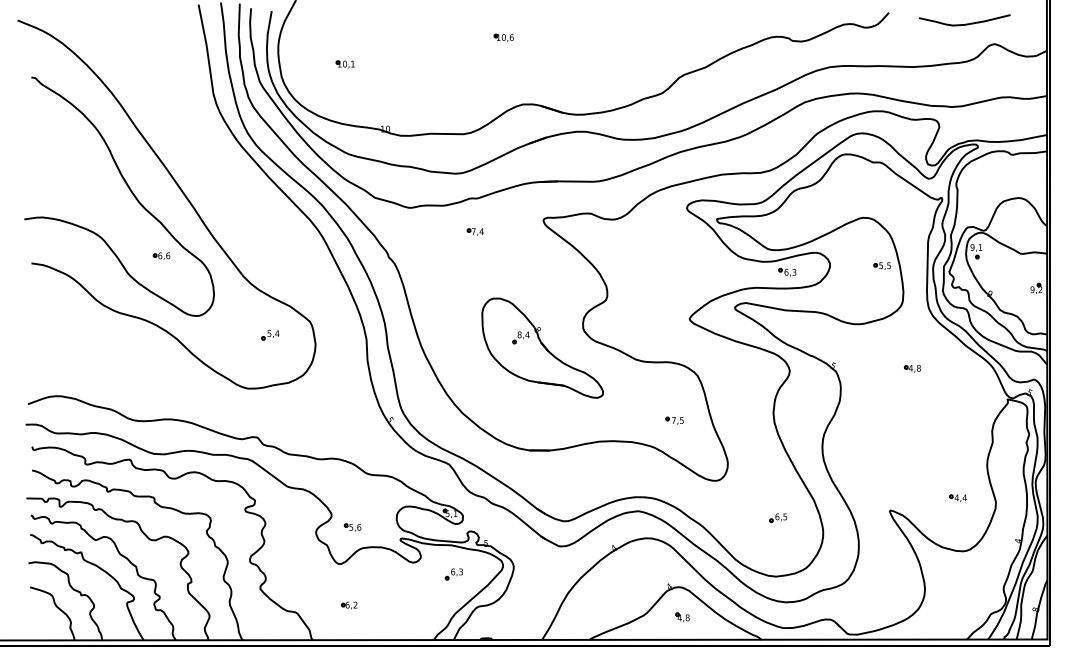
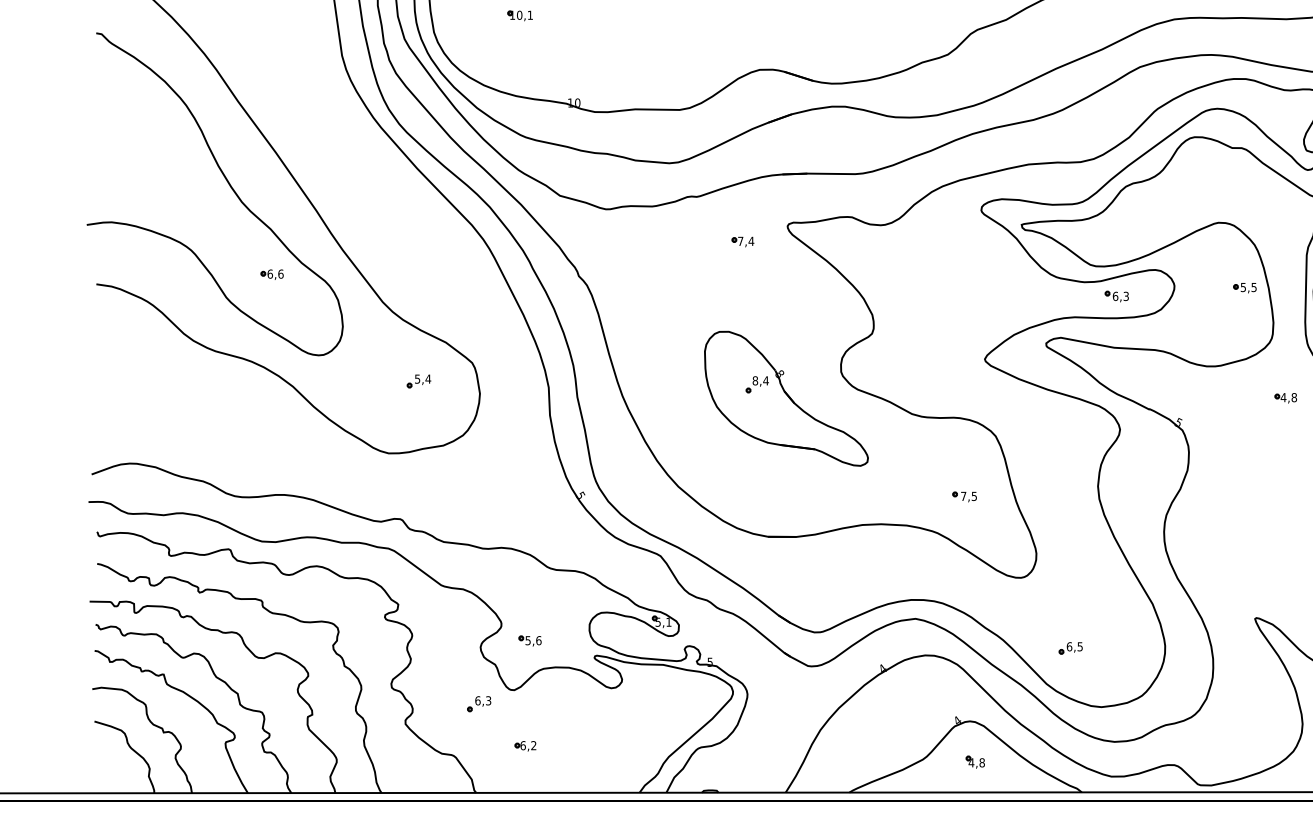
part: (474, 231) -> (741, 241), moved
part: (911, 368) -> (1284, 397), moved
part: (778, 518) -> (1071, 648), moved
part: (453, 574) -> (478, 704), moved

